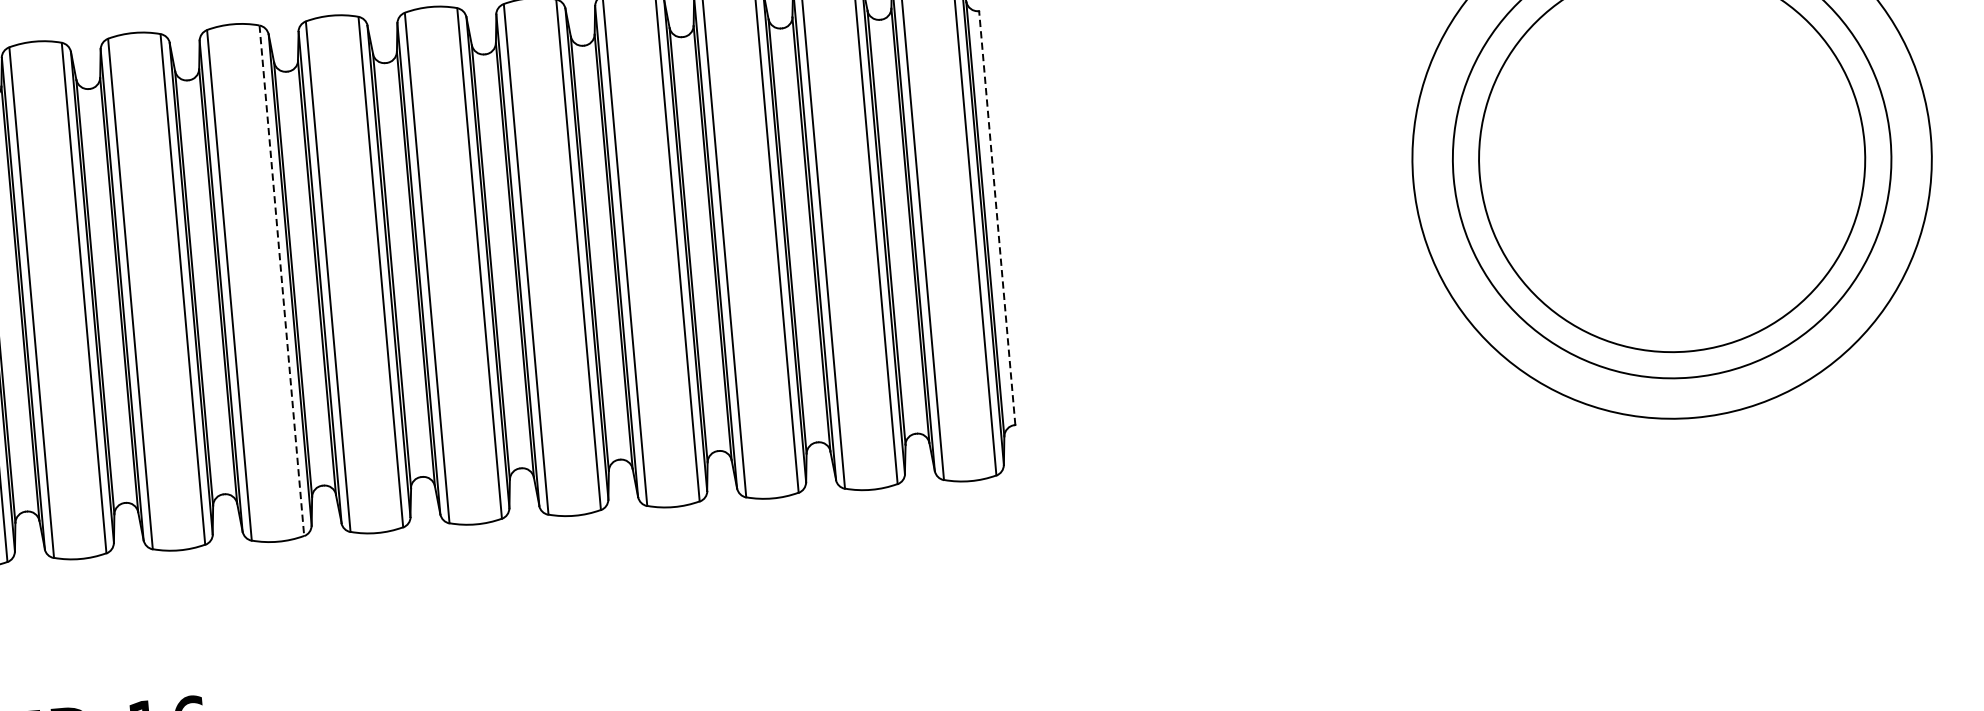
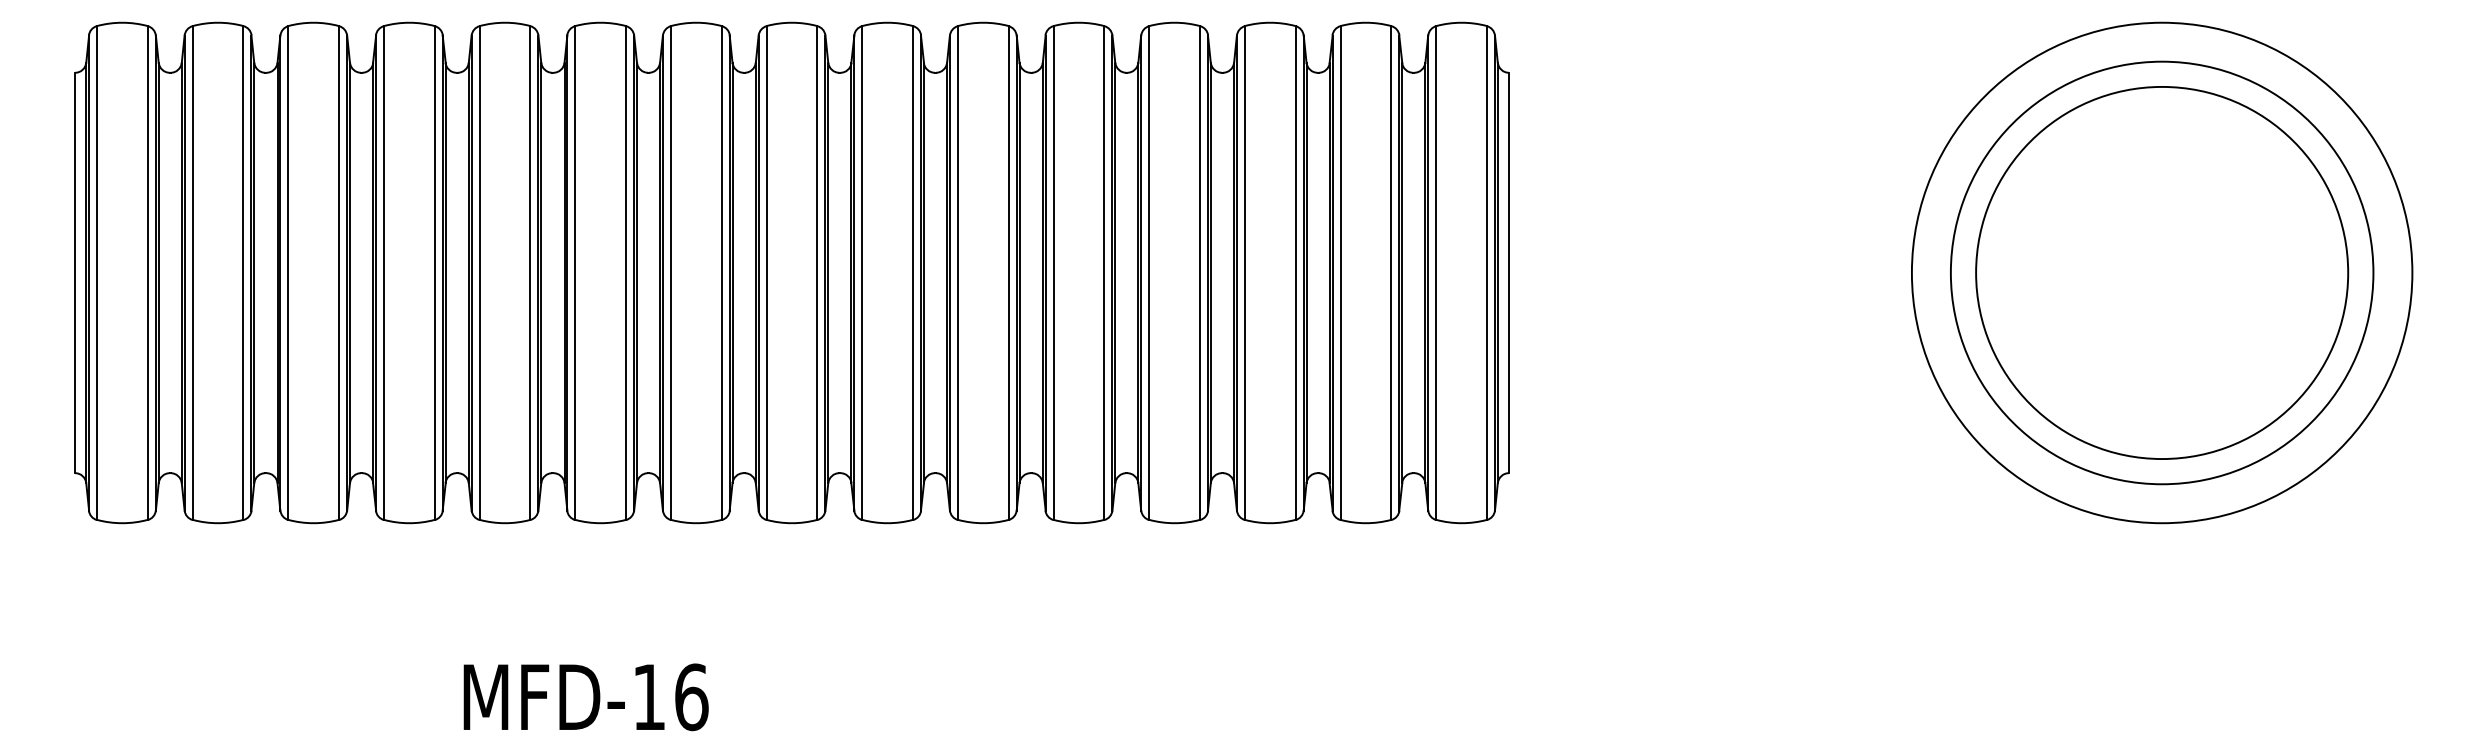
line: (997, 217) -> (1509, 272), dashed -> solid
line: (282, 281) -> (817, 273), dashed -> solid

